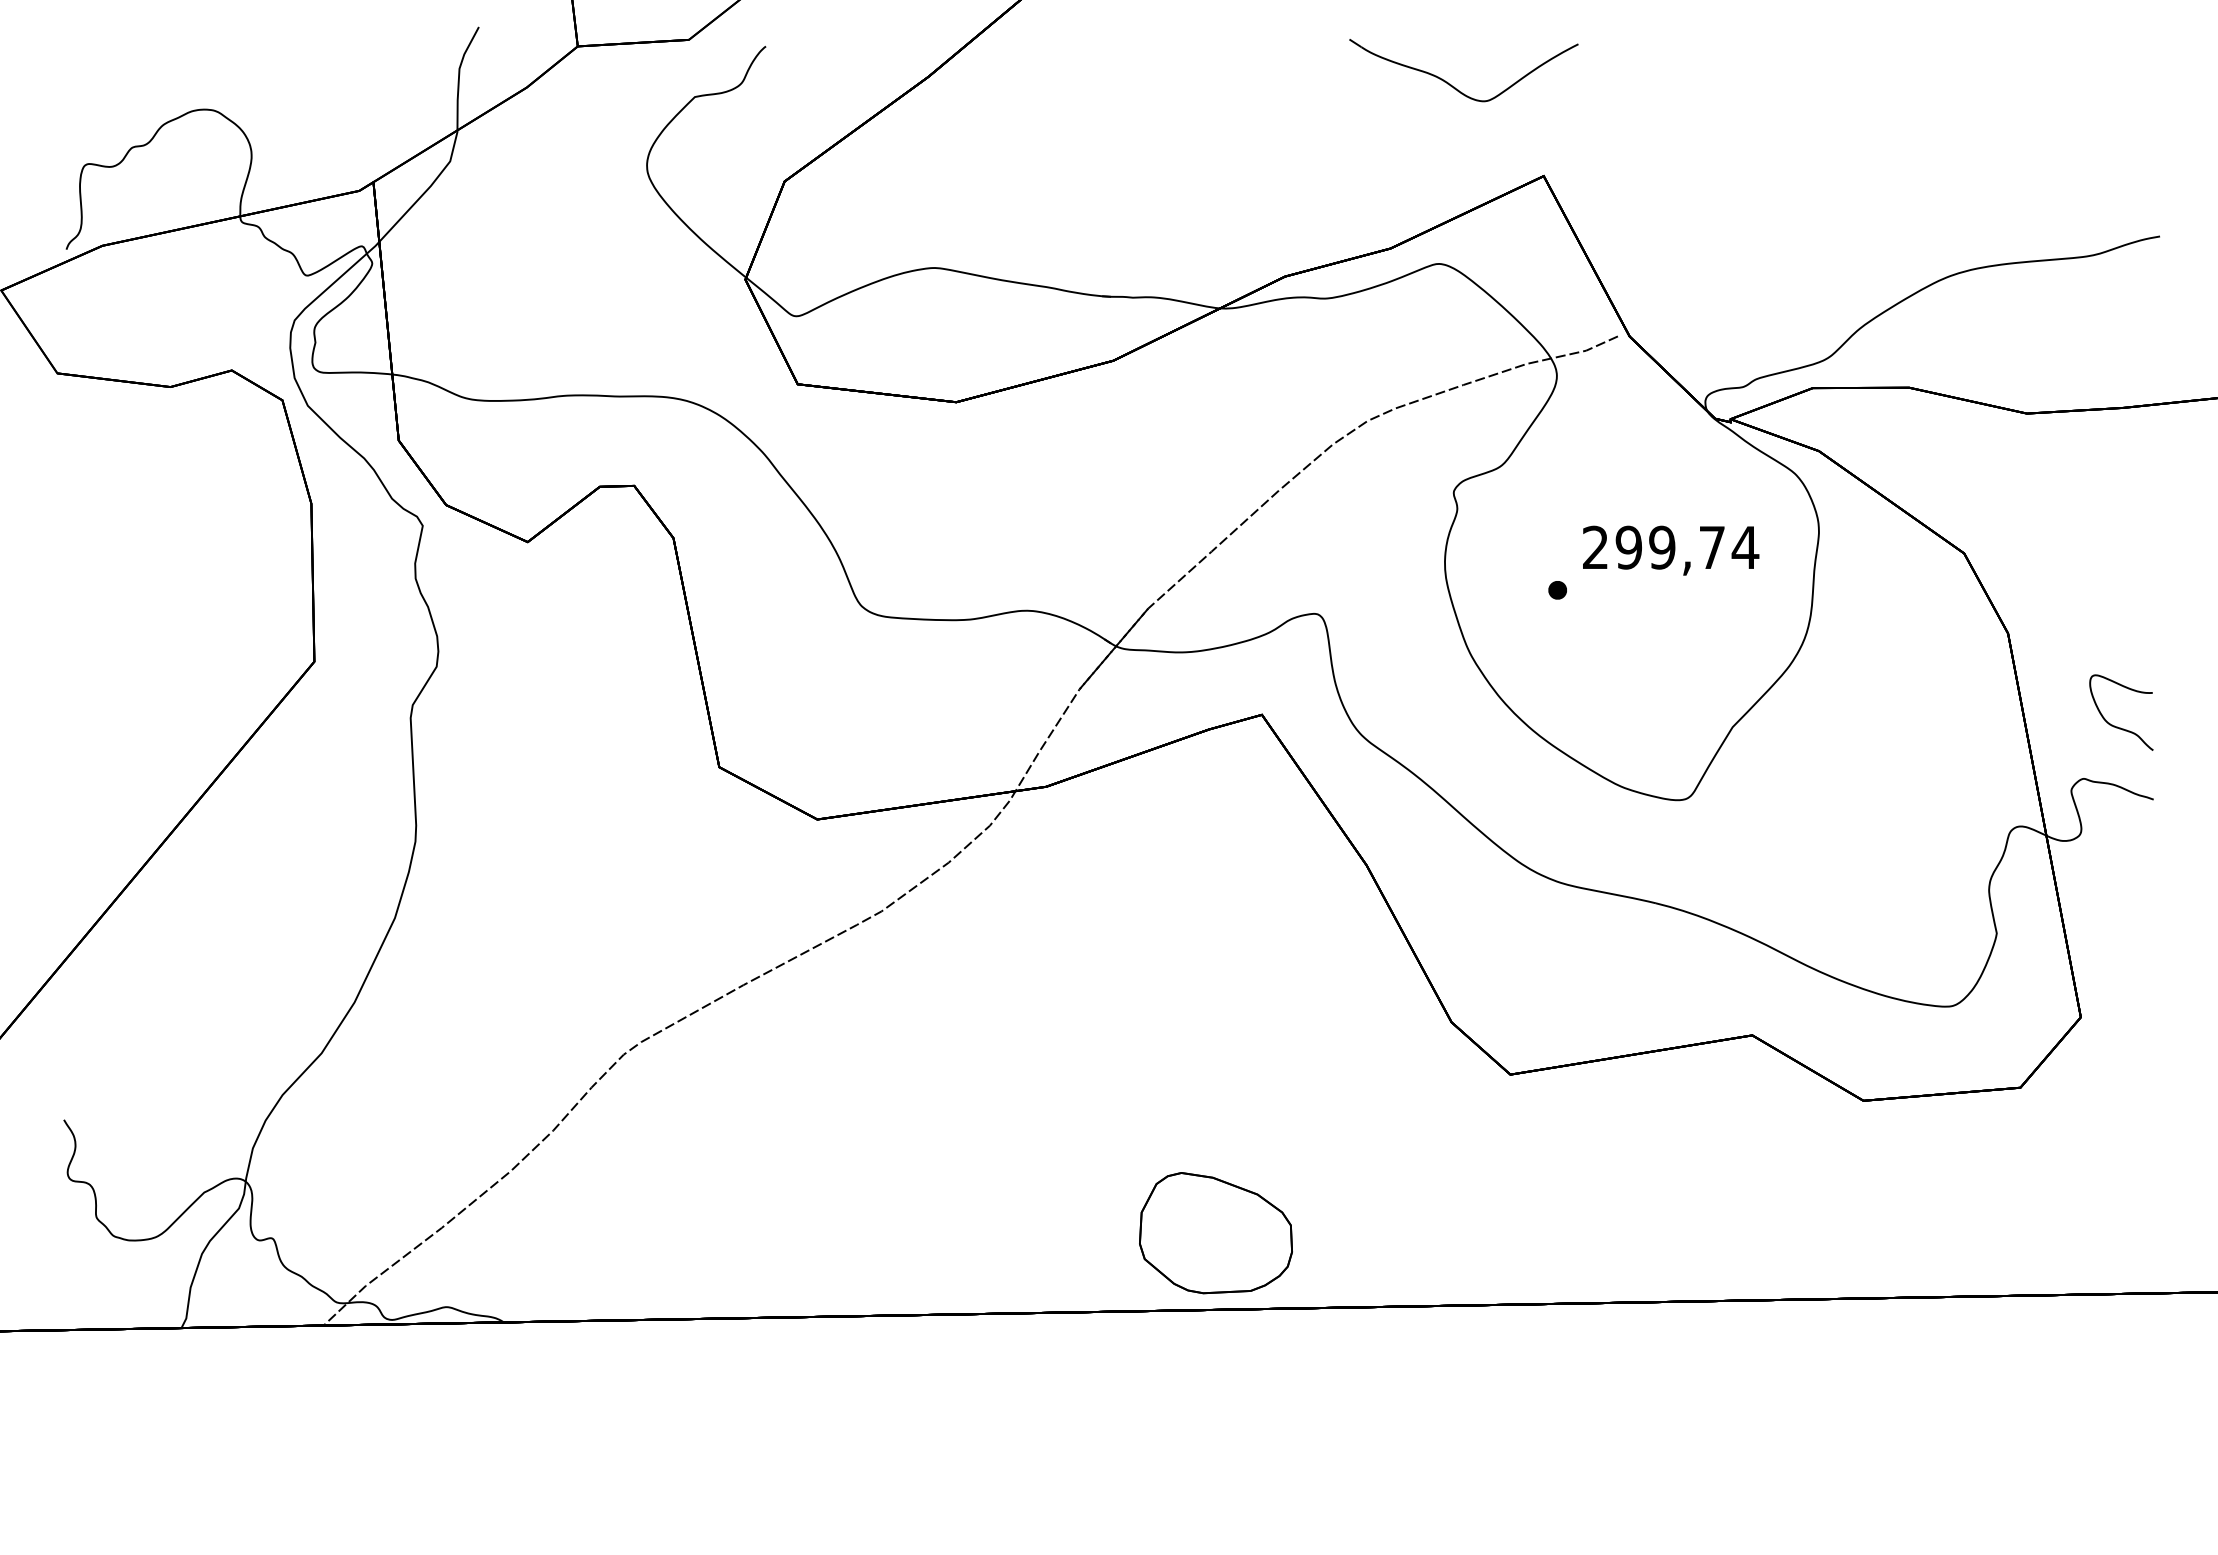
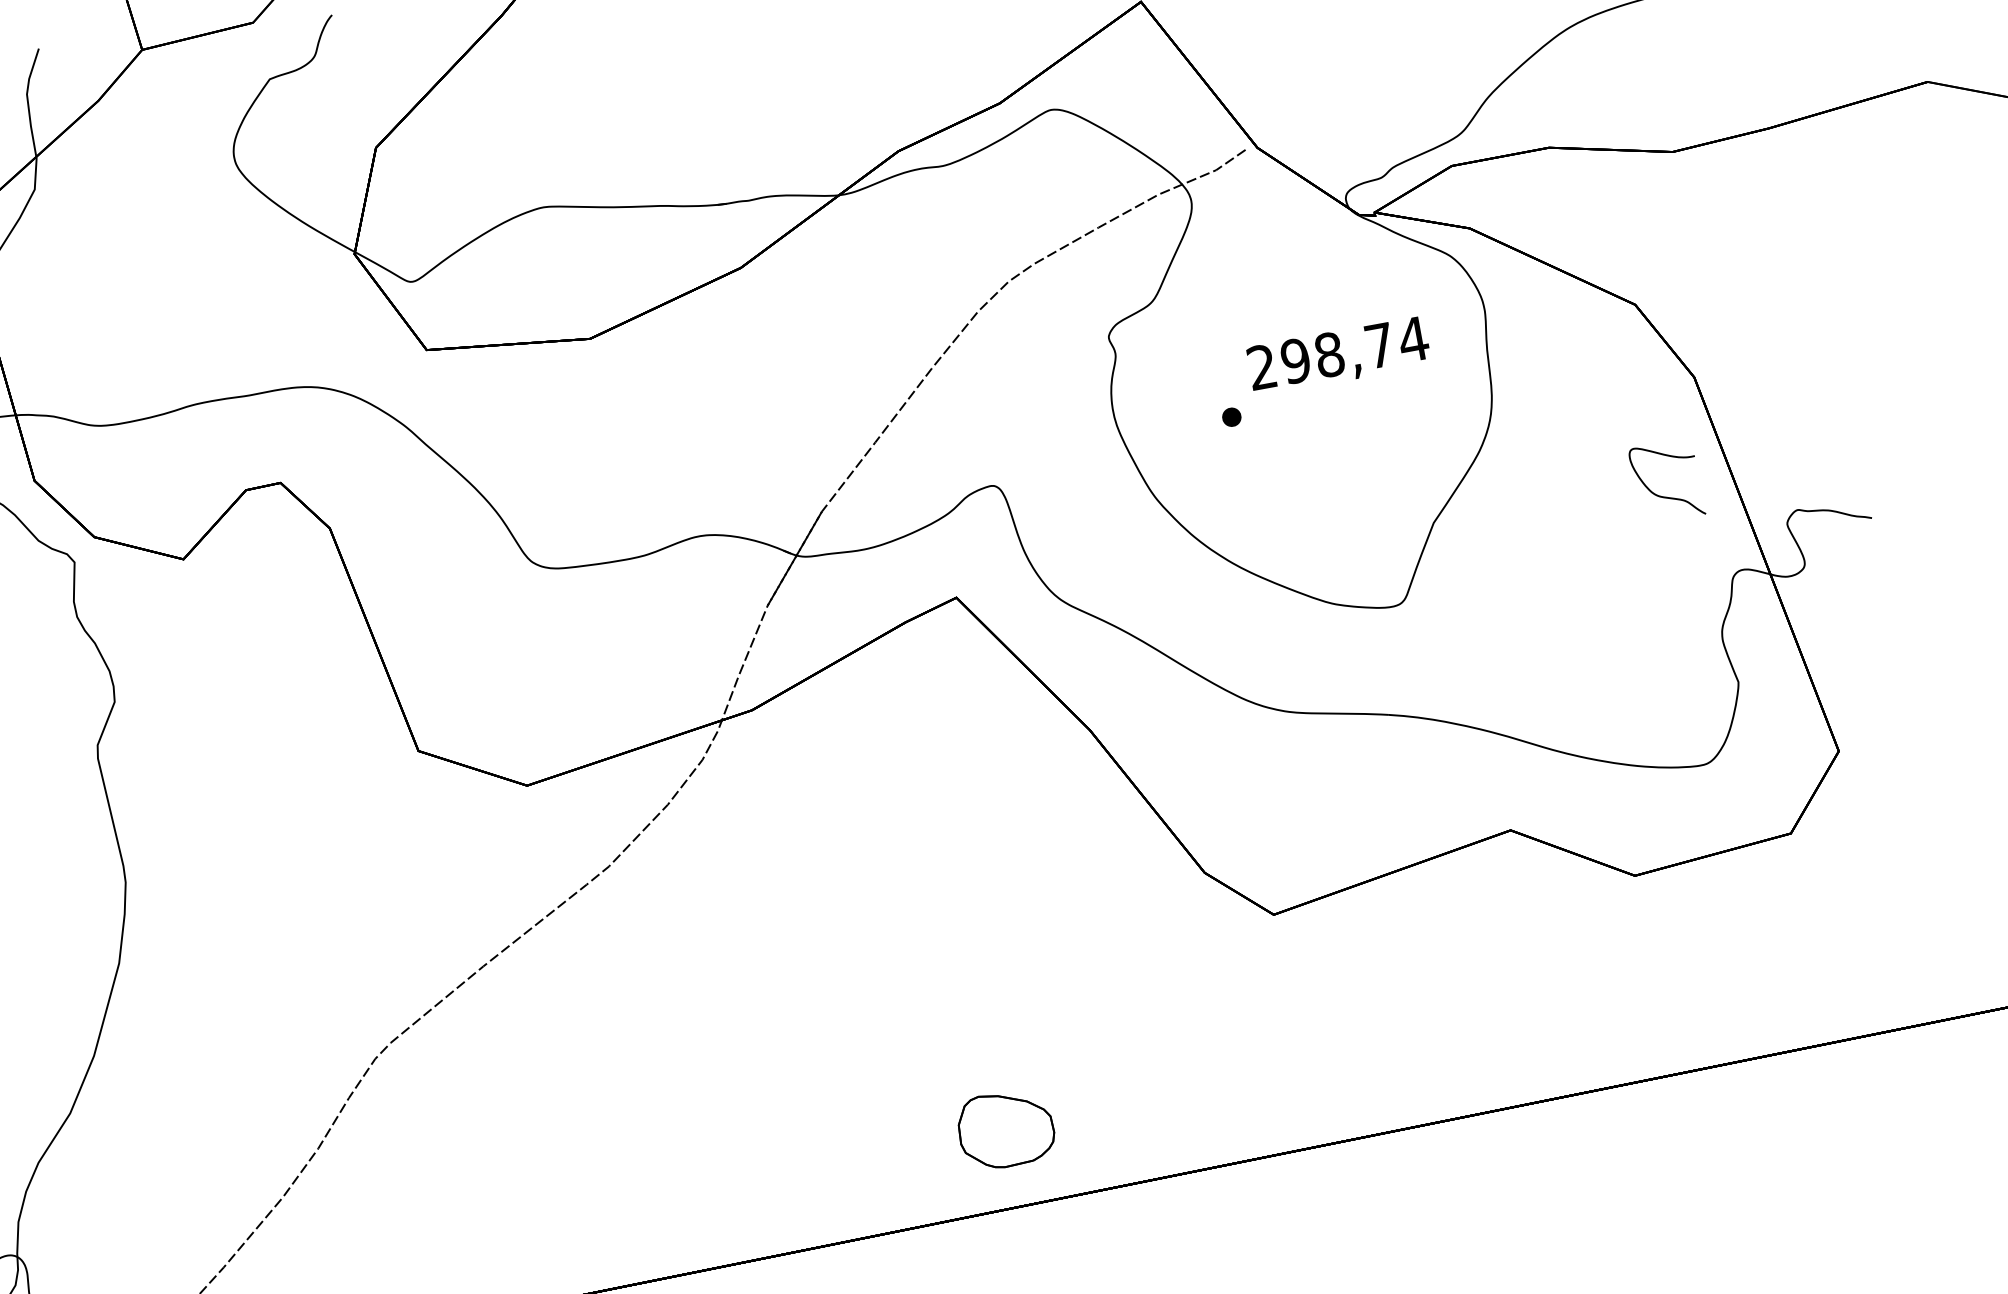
text: (1662, 547) -> (1329, 354), 299,74 -> 298,74
curve: (2117, 726) -> (1665, 496), moved
part: (1215, 1233) -> (1005, 1129), size x0.6

